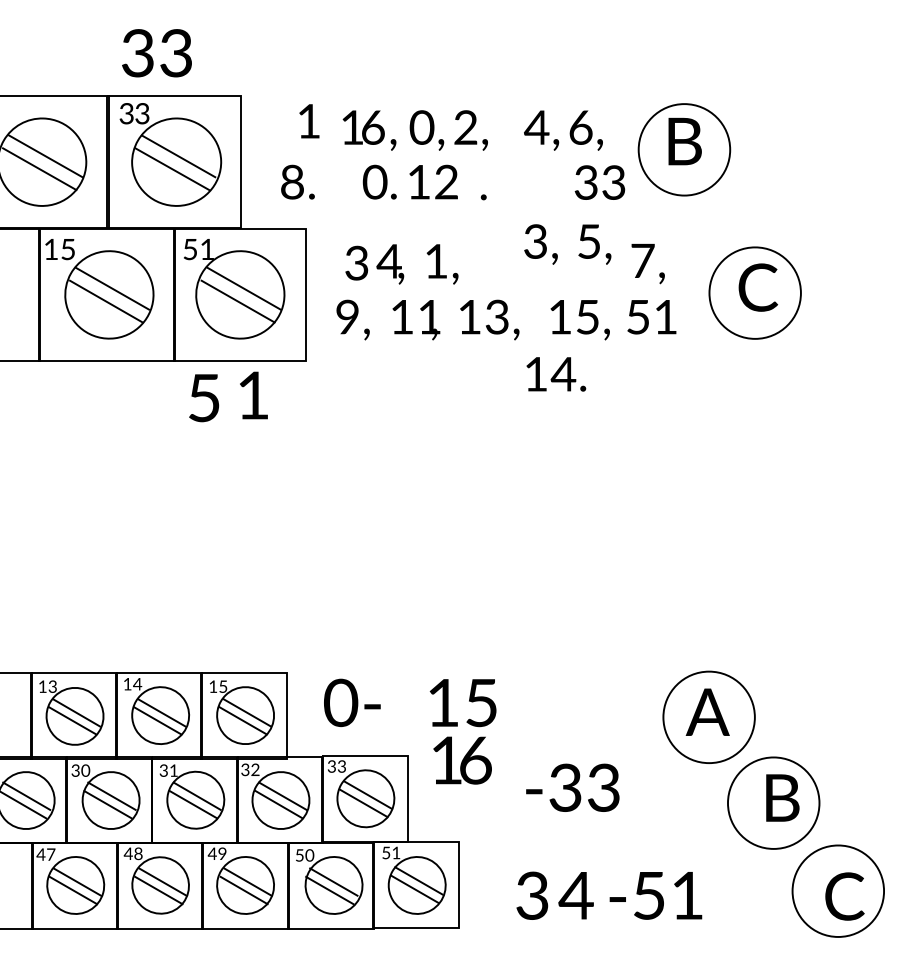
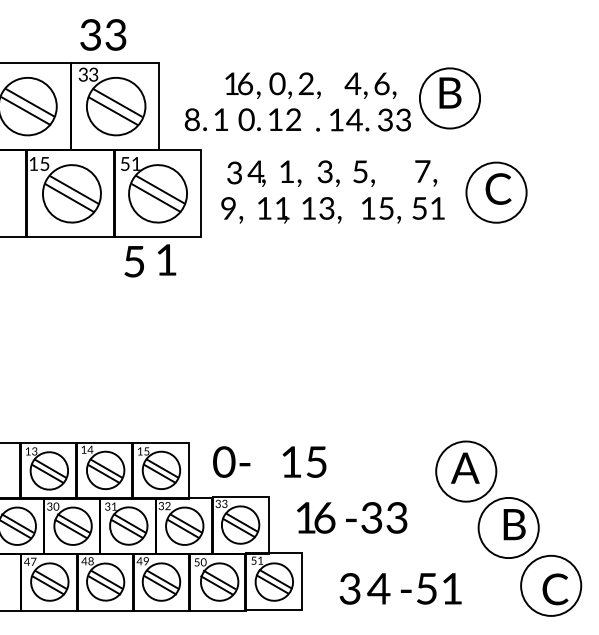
text: (309, 120) -> (221, 119), moved
text: (566, 244) -> (345, 173), moved
text: (555, 373) -> (349, 119), moved
text: (463, 759) -> (316, 517), moved

